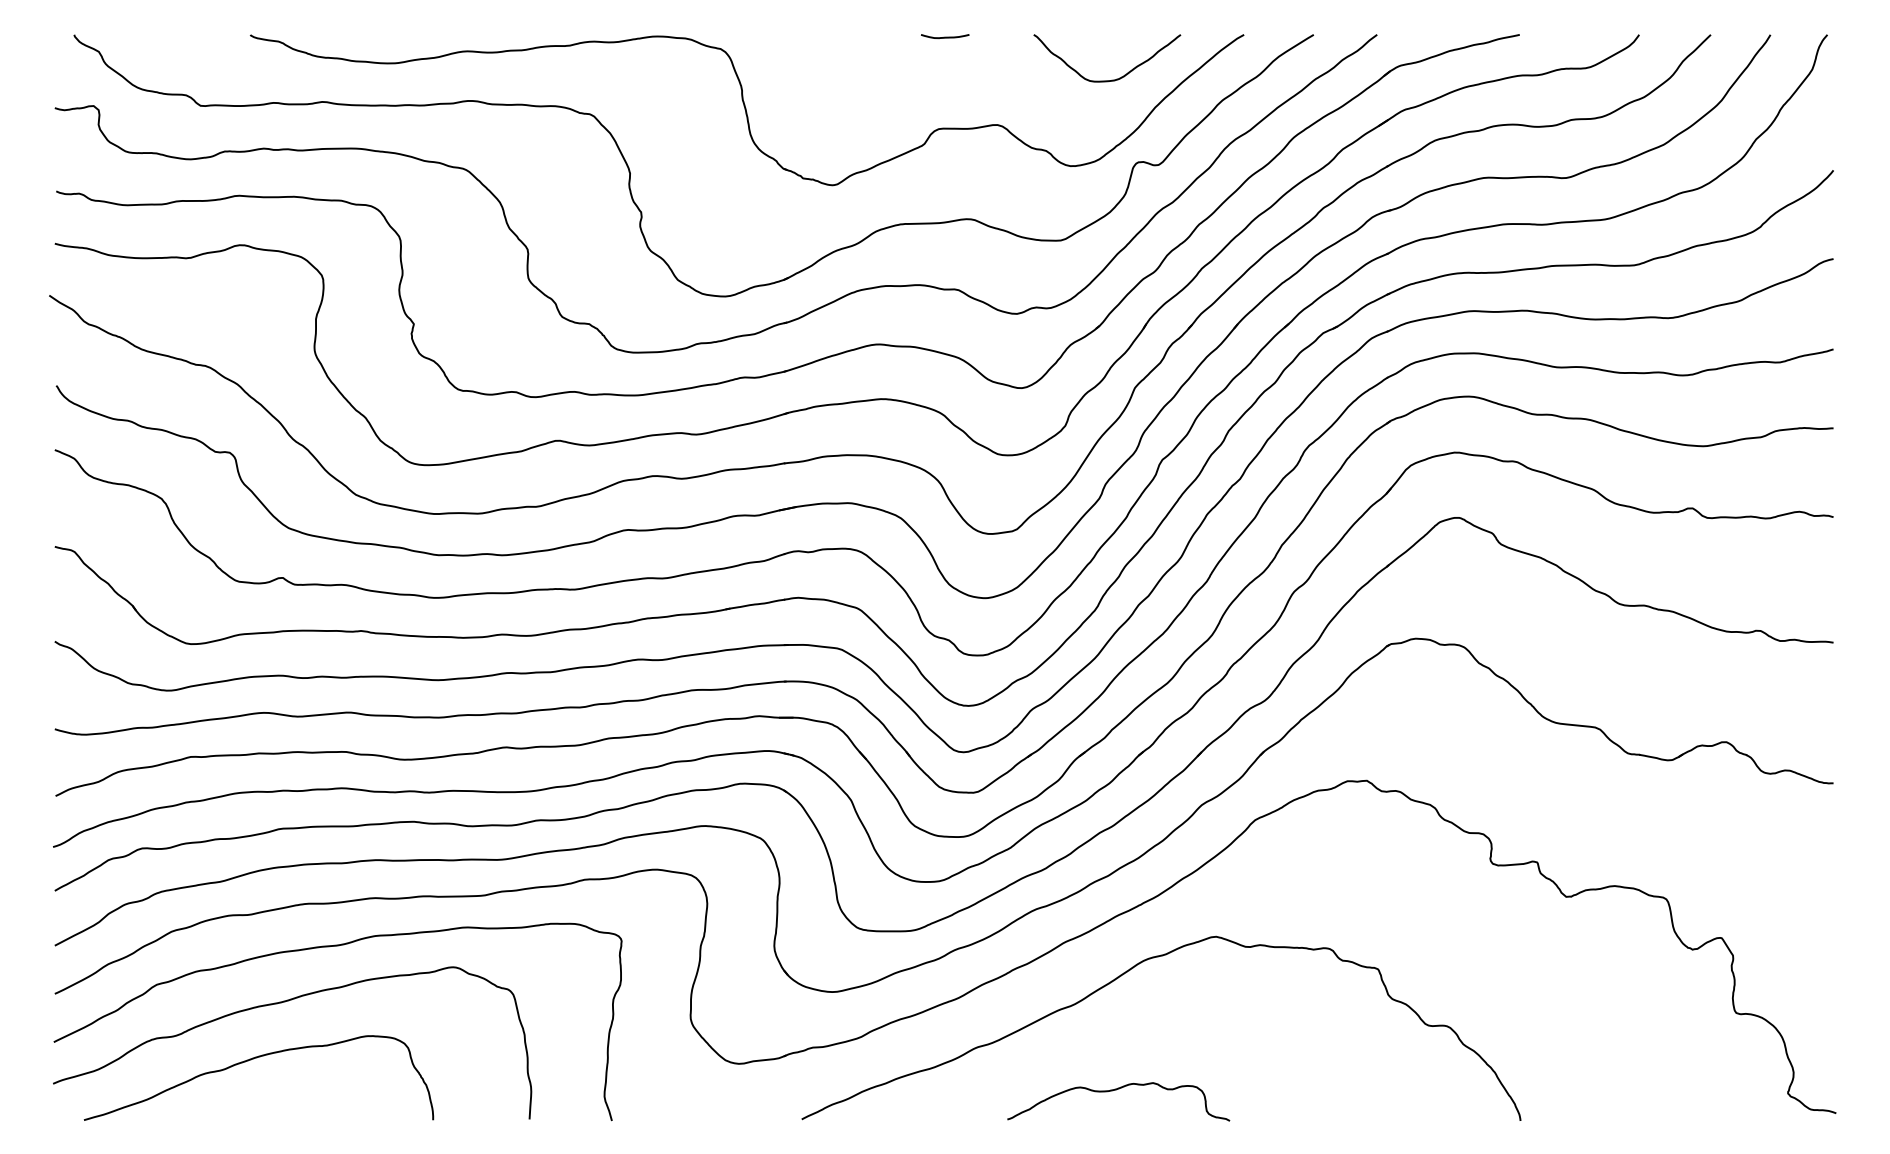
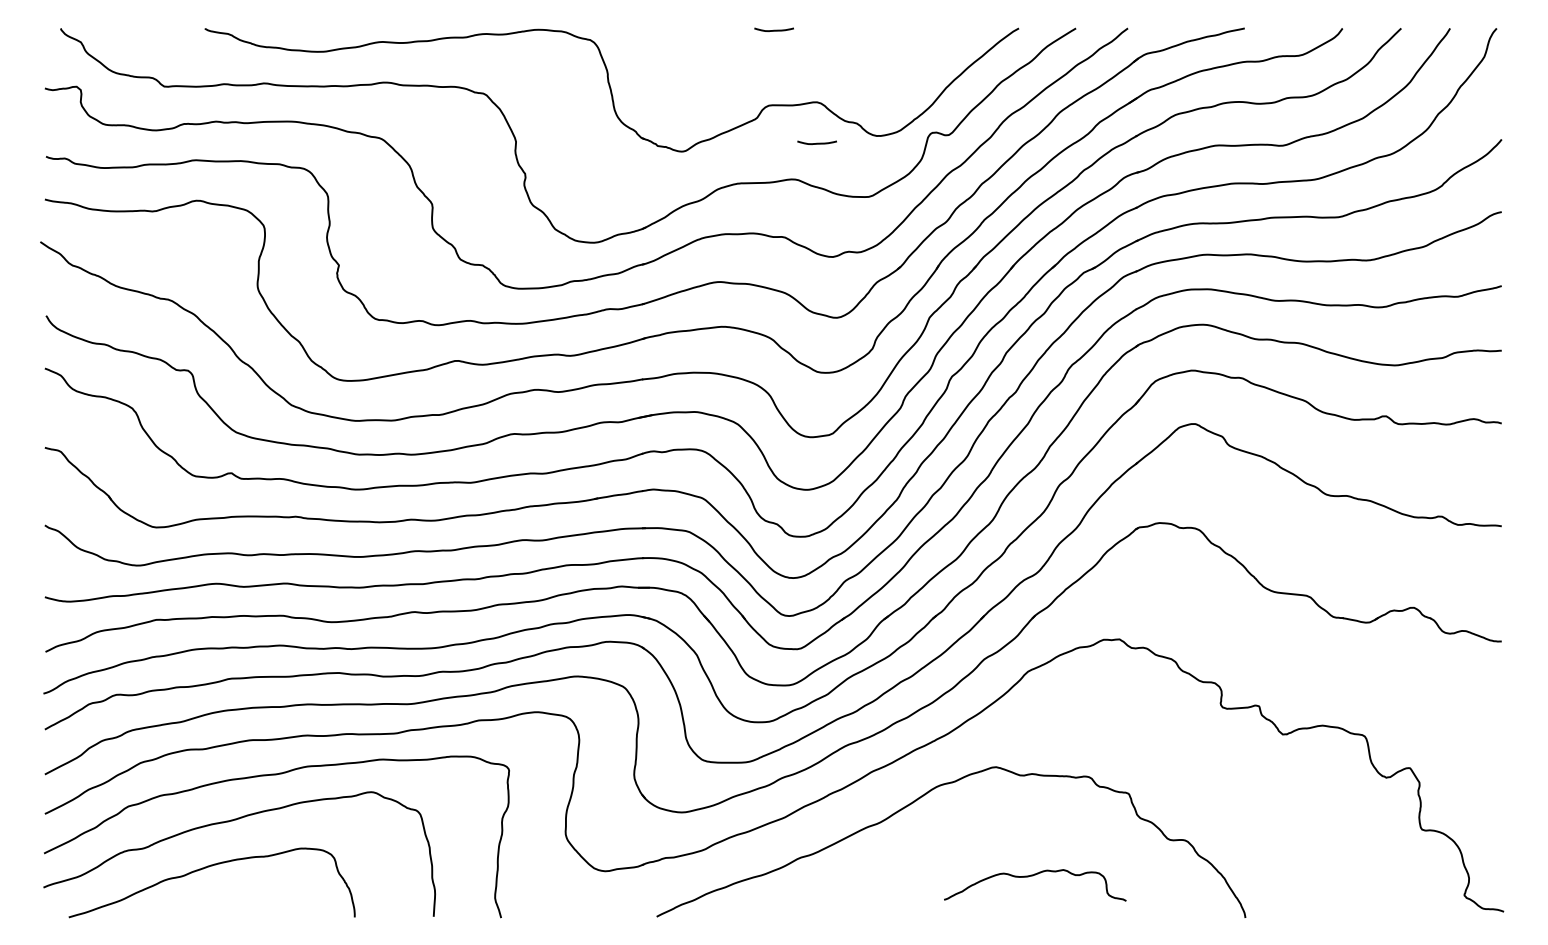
curve: (1106, 80) -> (906, 65), removed
curve: (996, 174) -> (816, 142), added
curve: (1115, 1090) -> (1032, 876), moved

